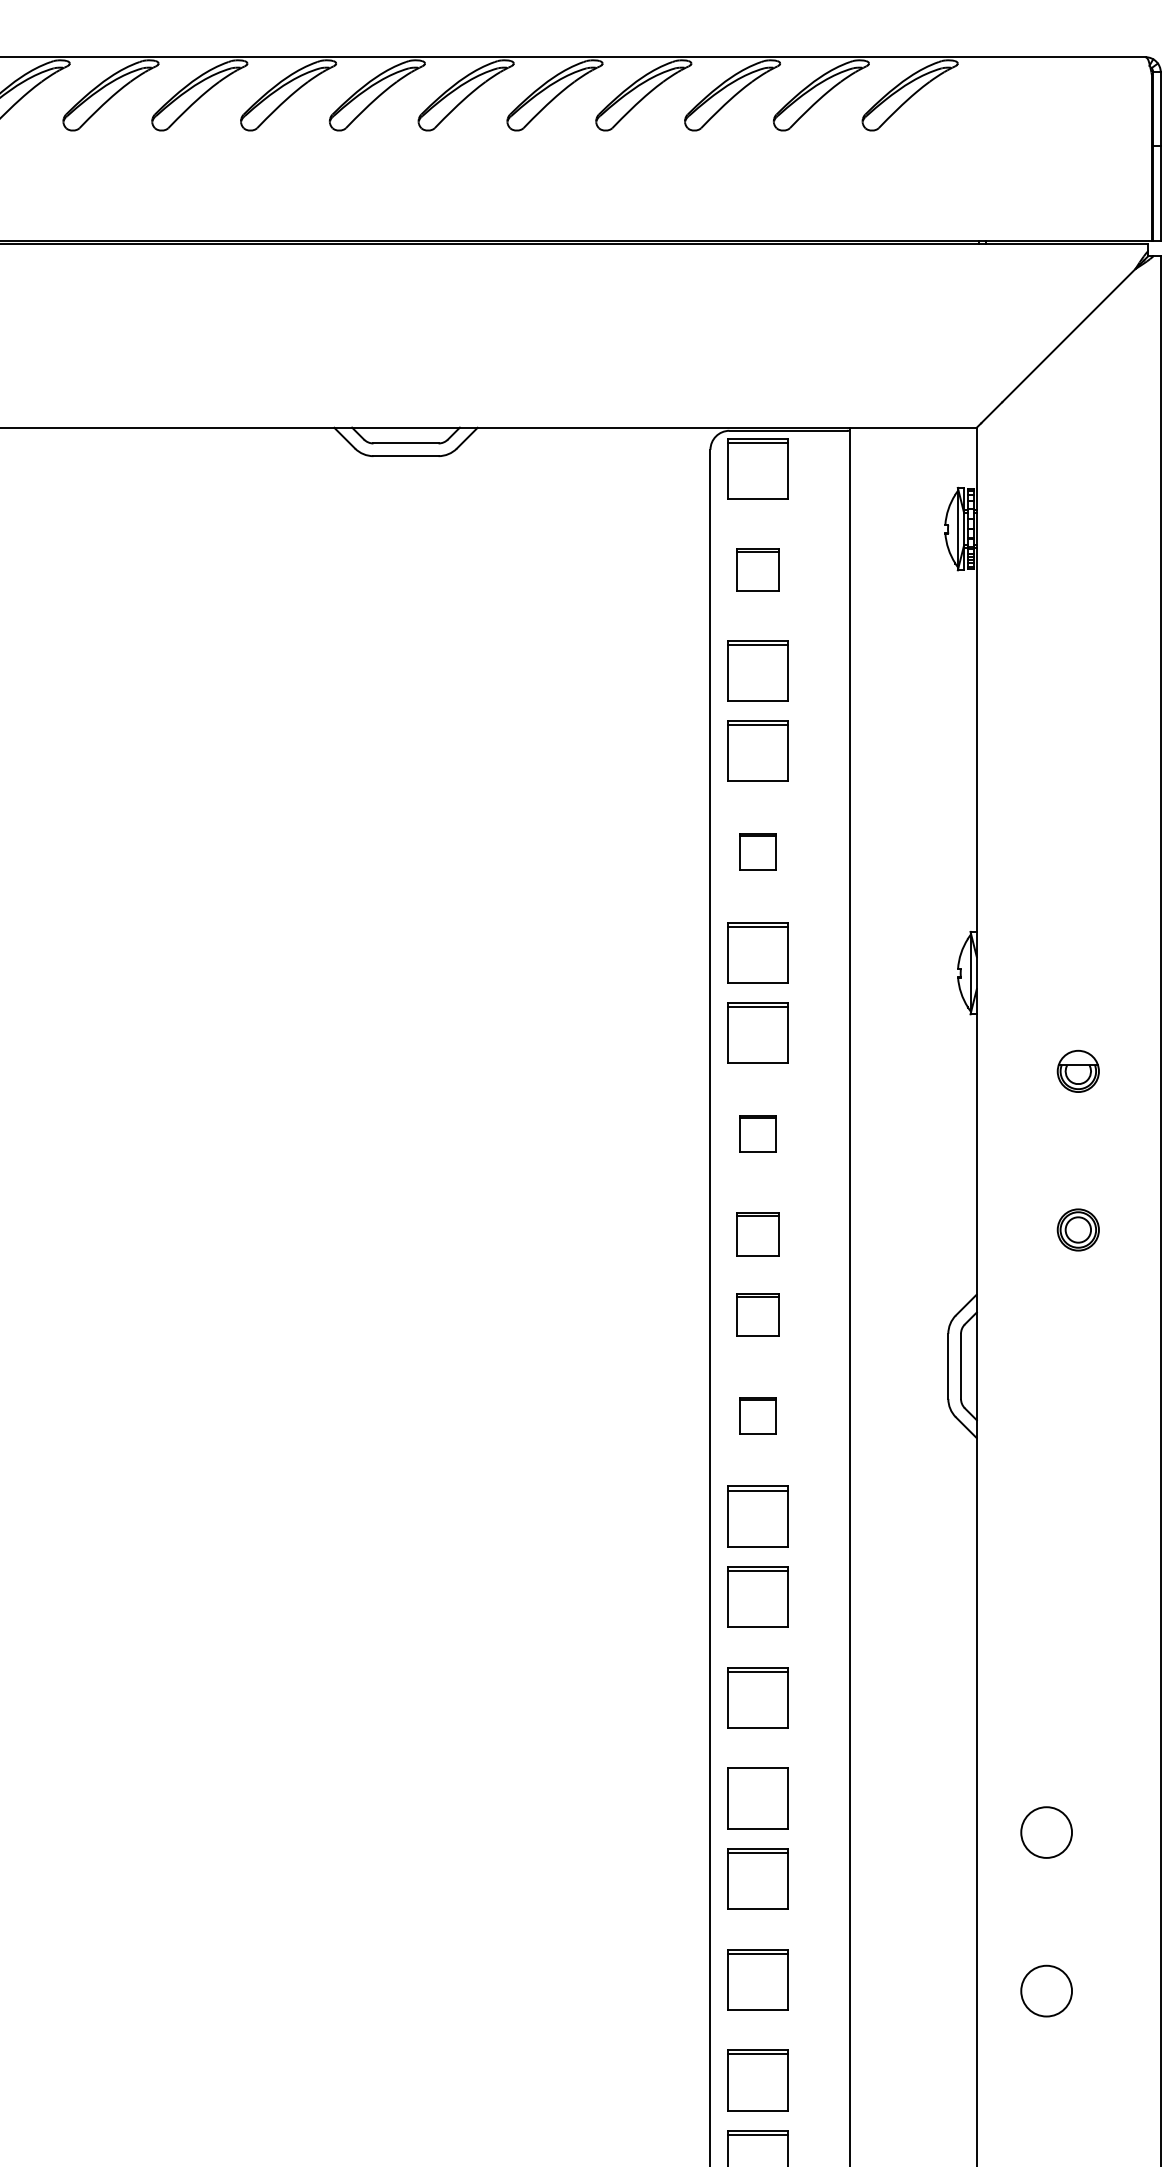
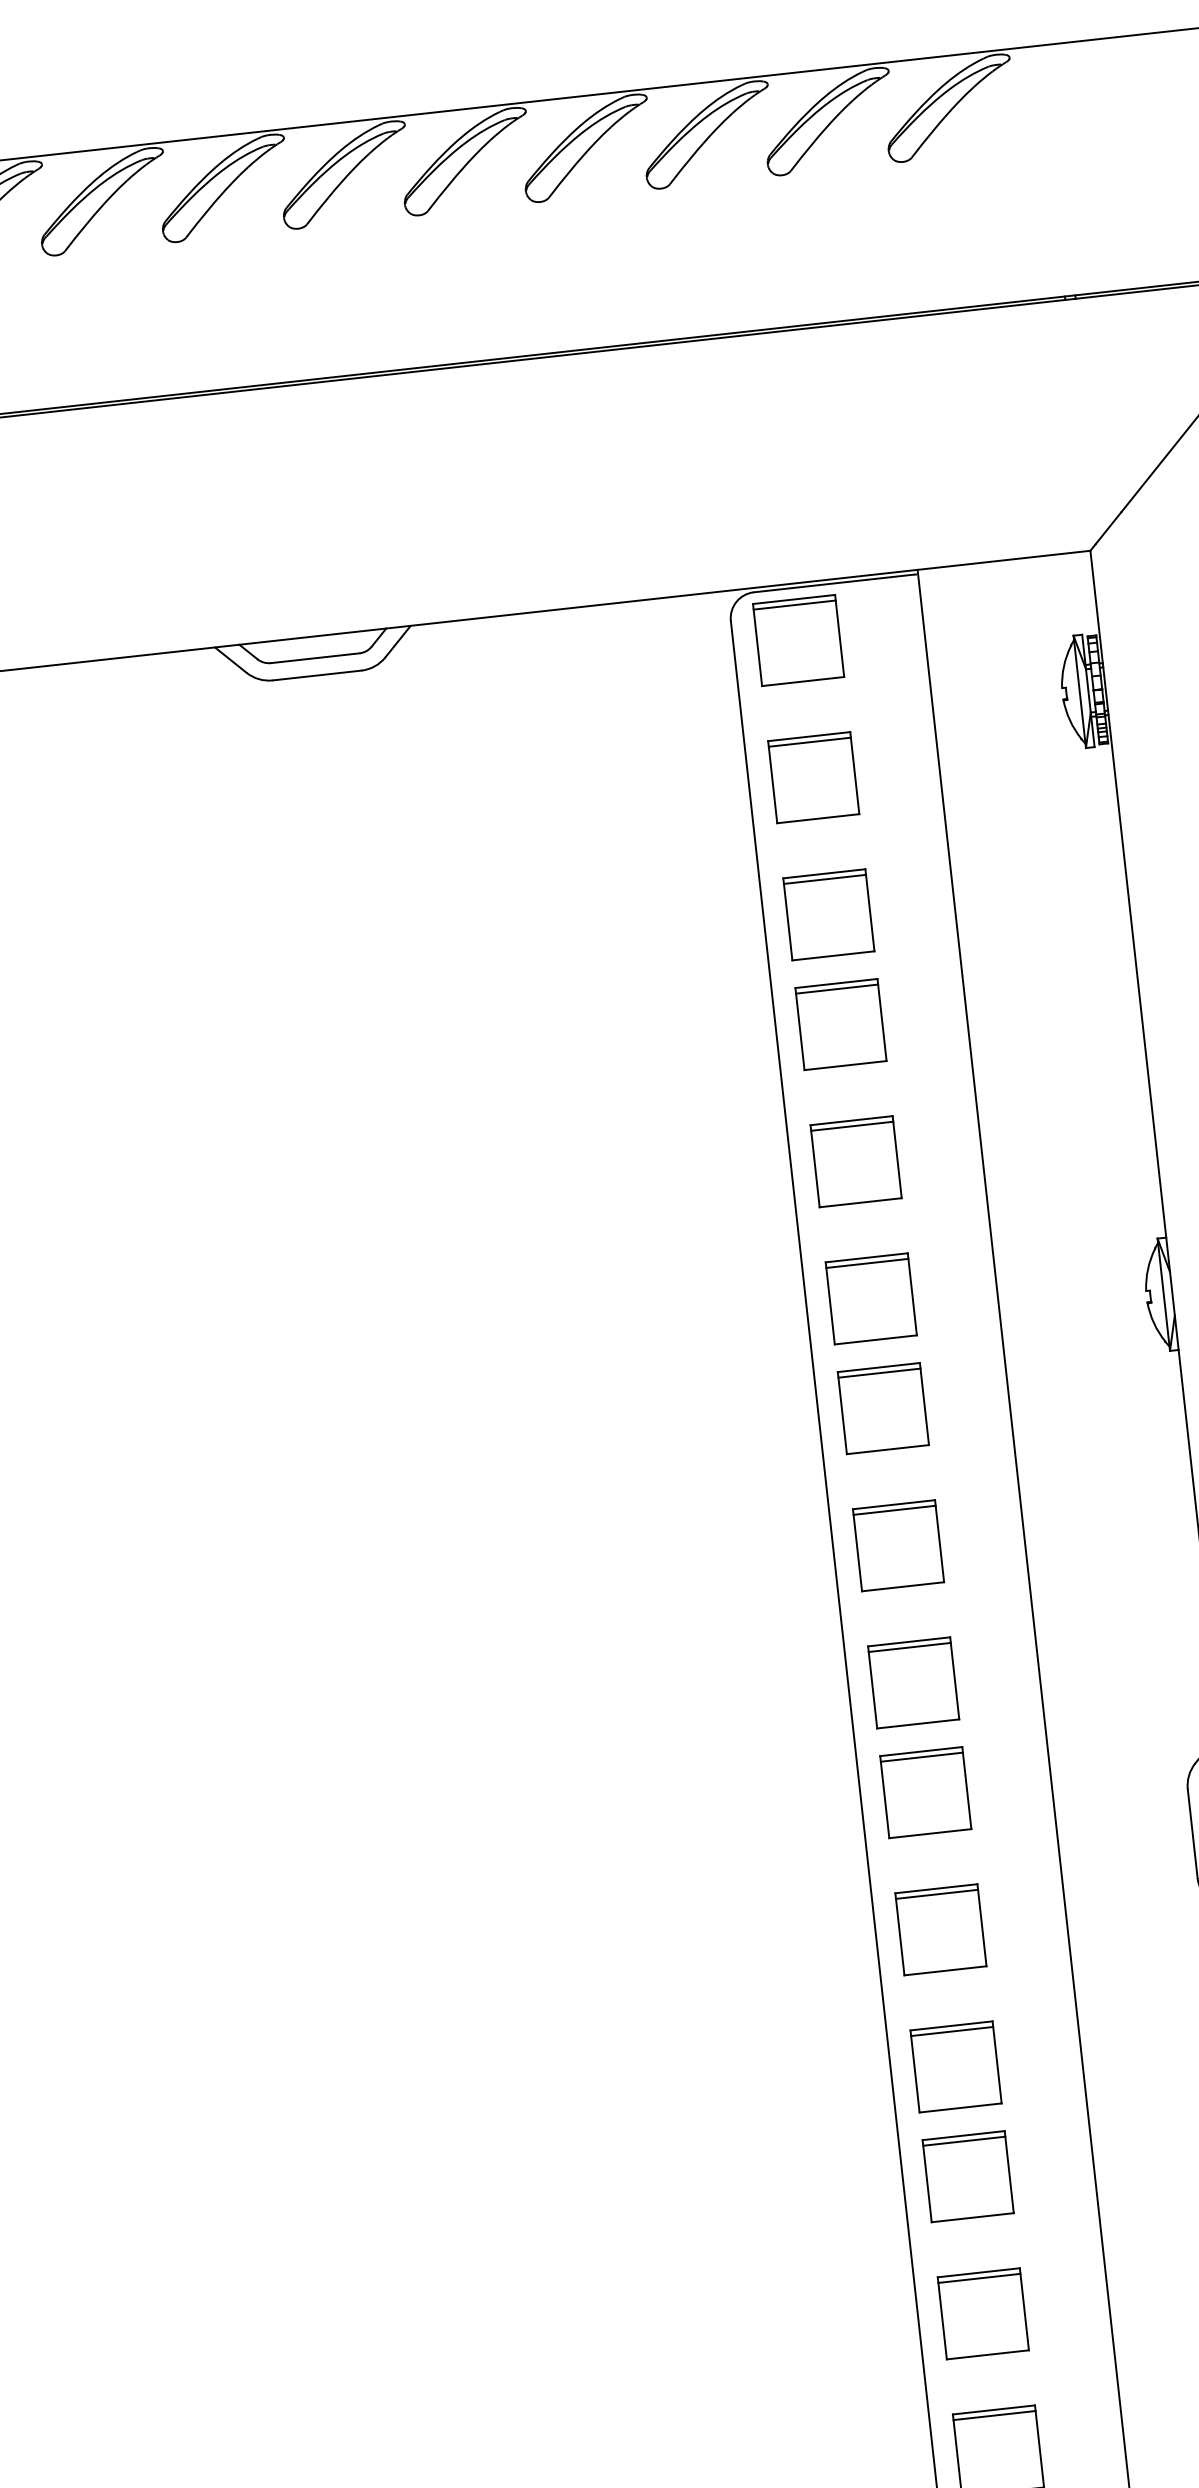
part: (757, 569) -> (812, 777), size x1.43
part: (757, 851) -> (855, 1161), size x1.67
part: (757, 1133) -> (897, 1545), size x1.67
part: (757, 1234) -> (912, 1682), size x1.43
part: (757, 1314) -> (924, 1791), size x1.43
part: (757, 1415) -> (940, 1929), size x1.67
line: (757, 1772) -> (993, 2415), added

